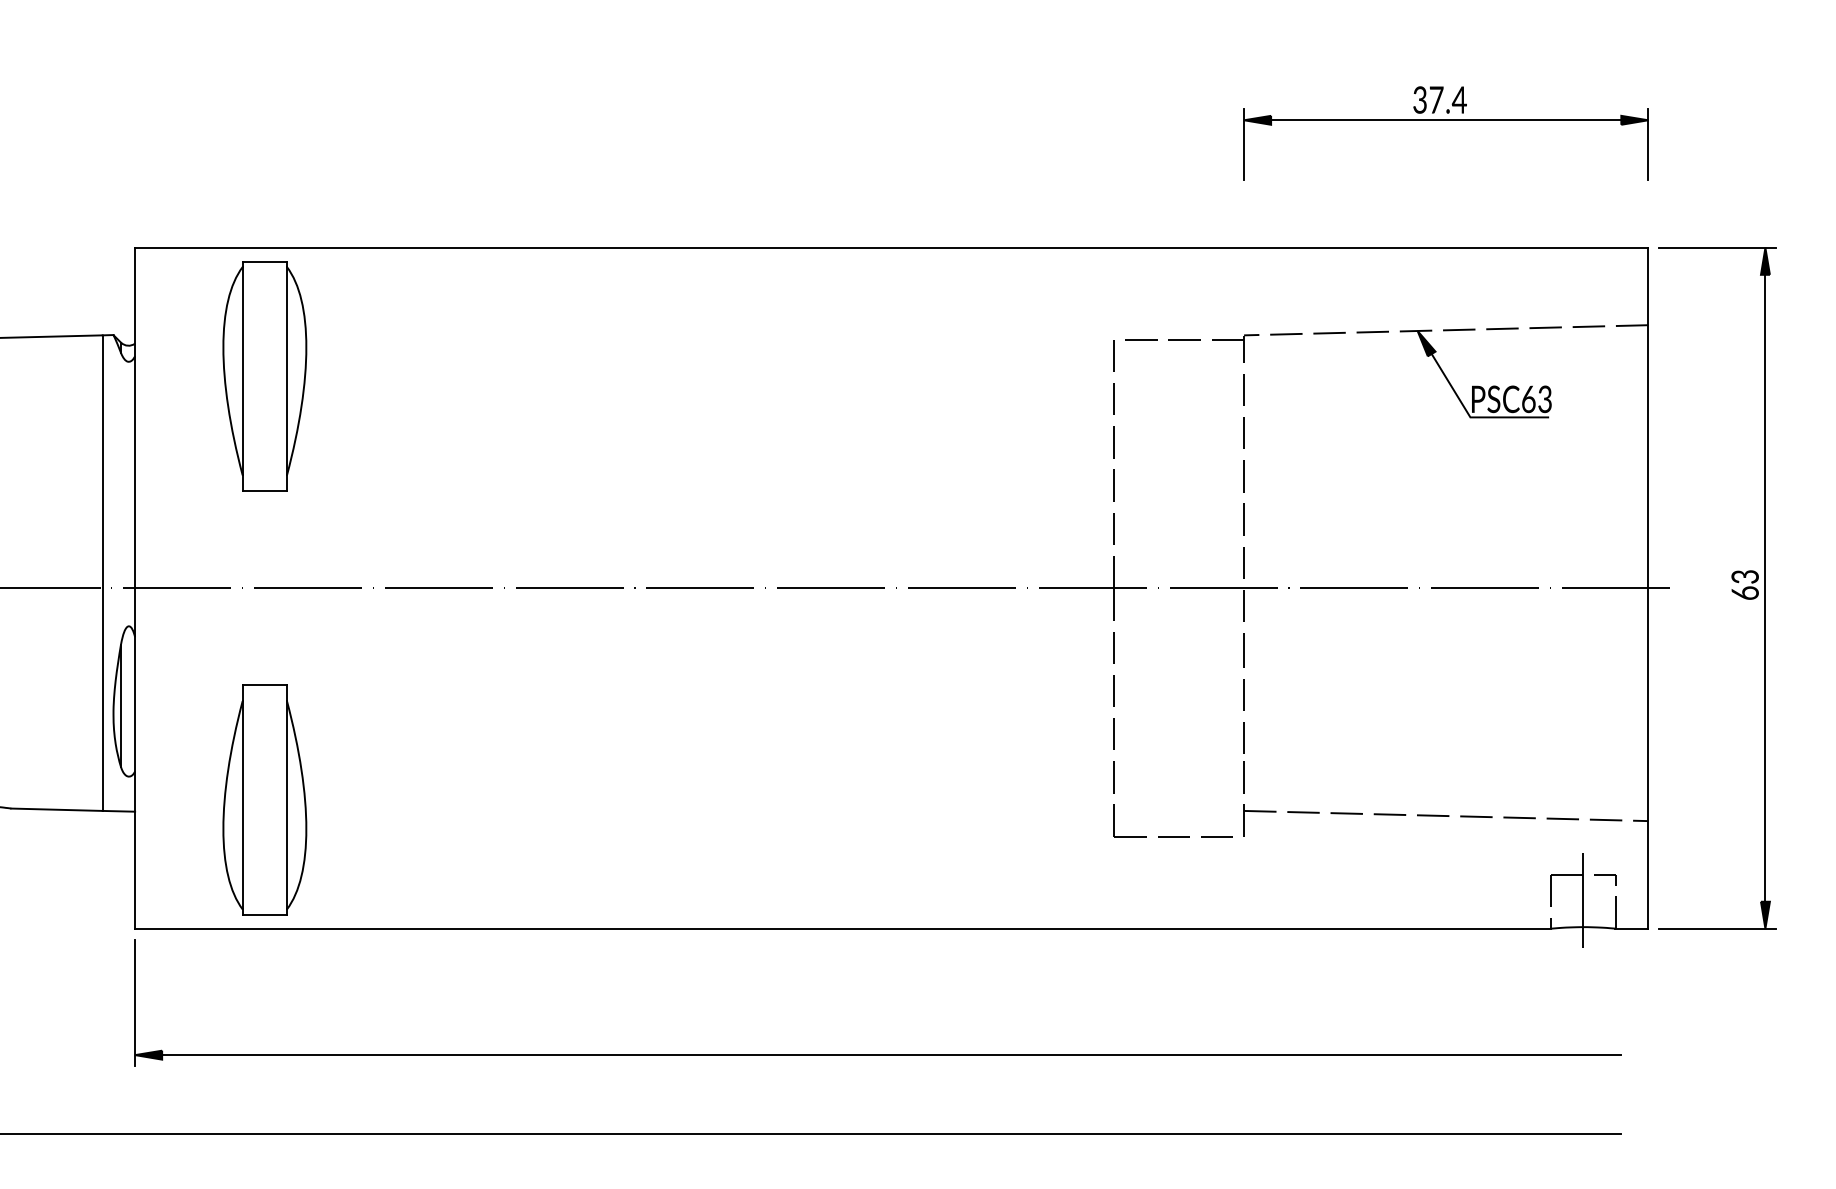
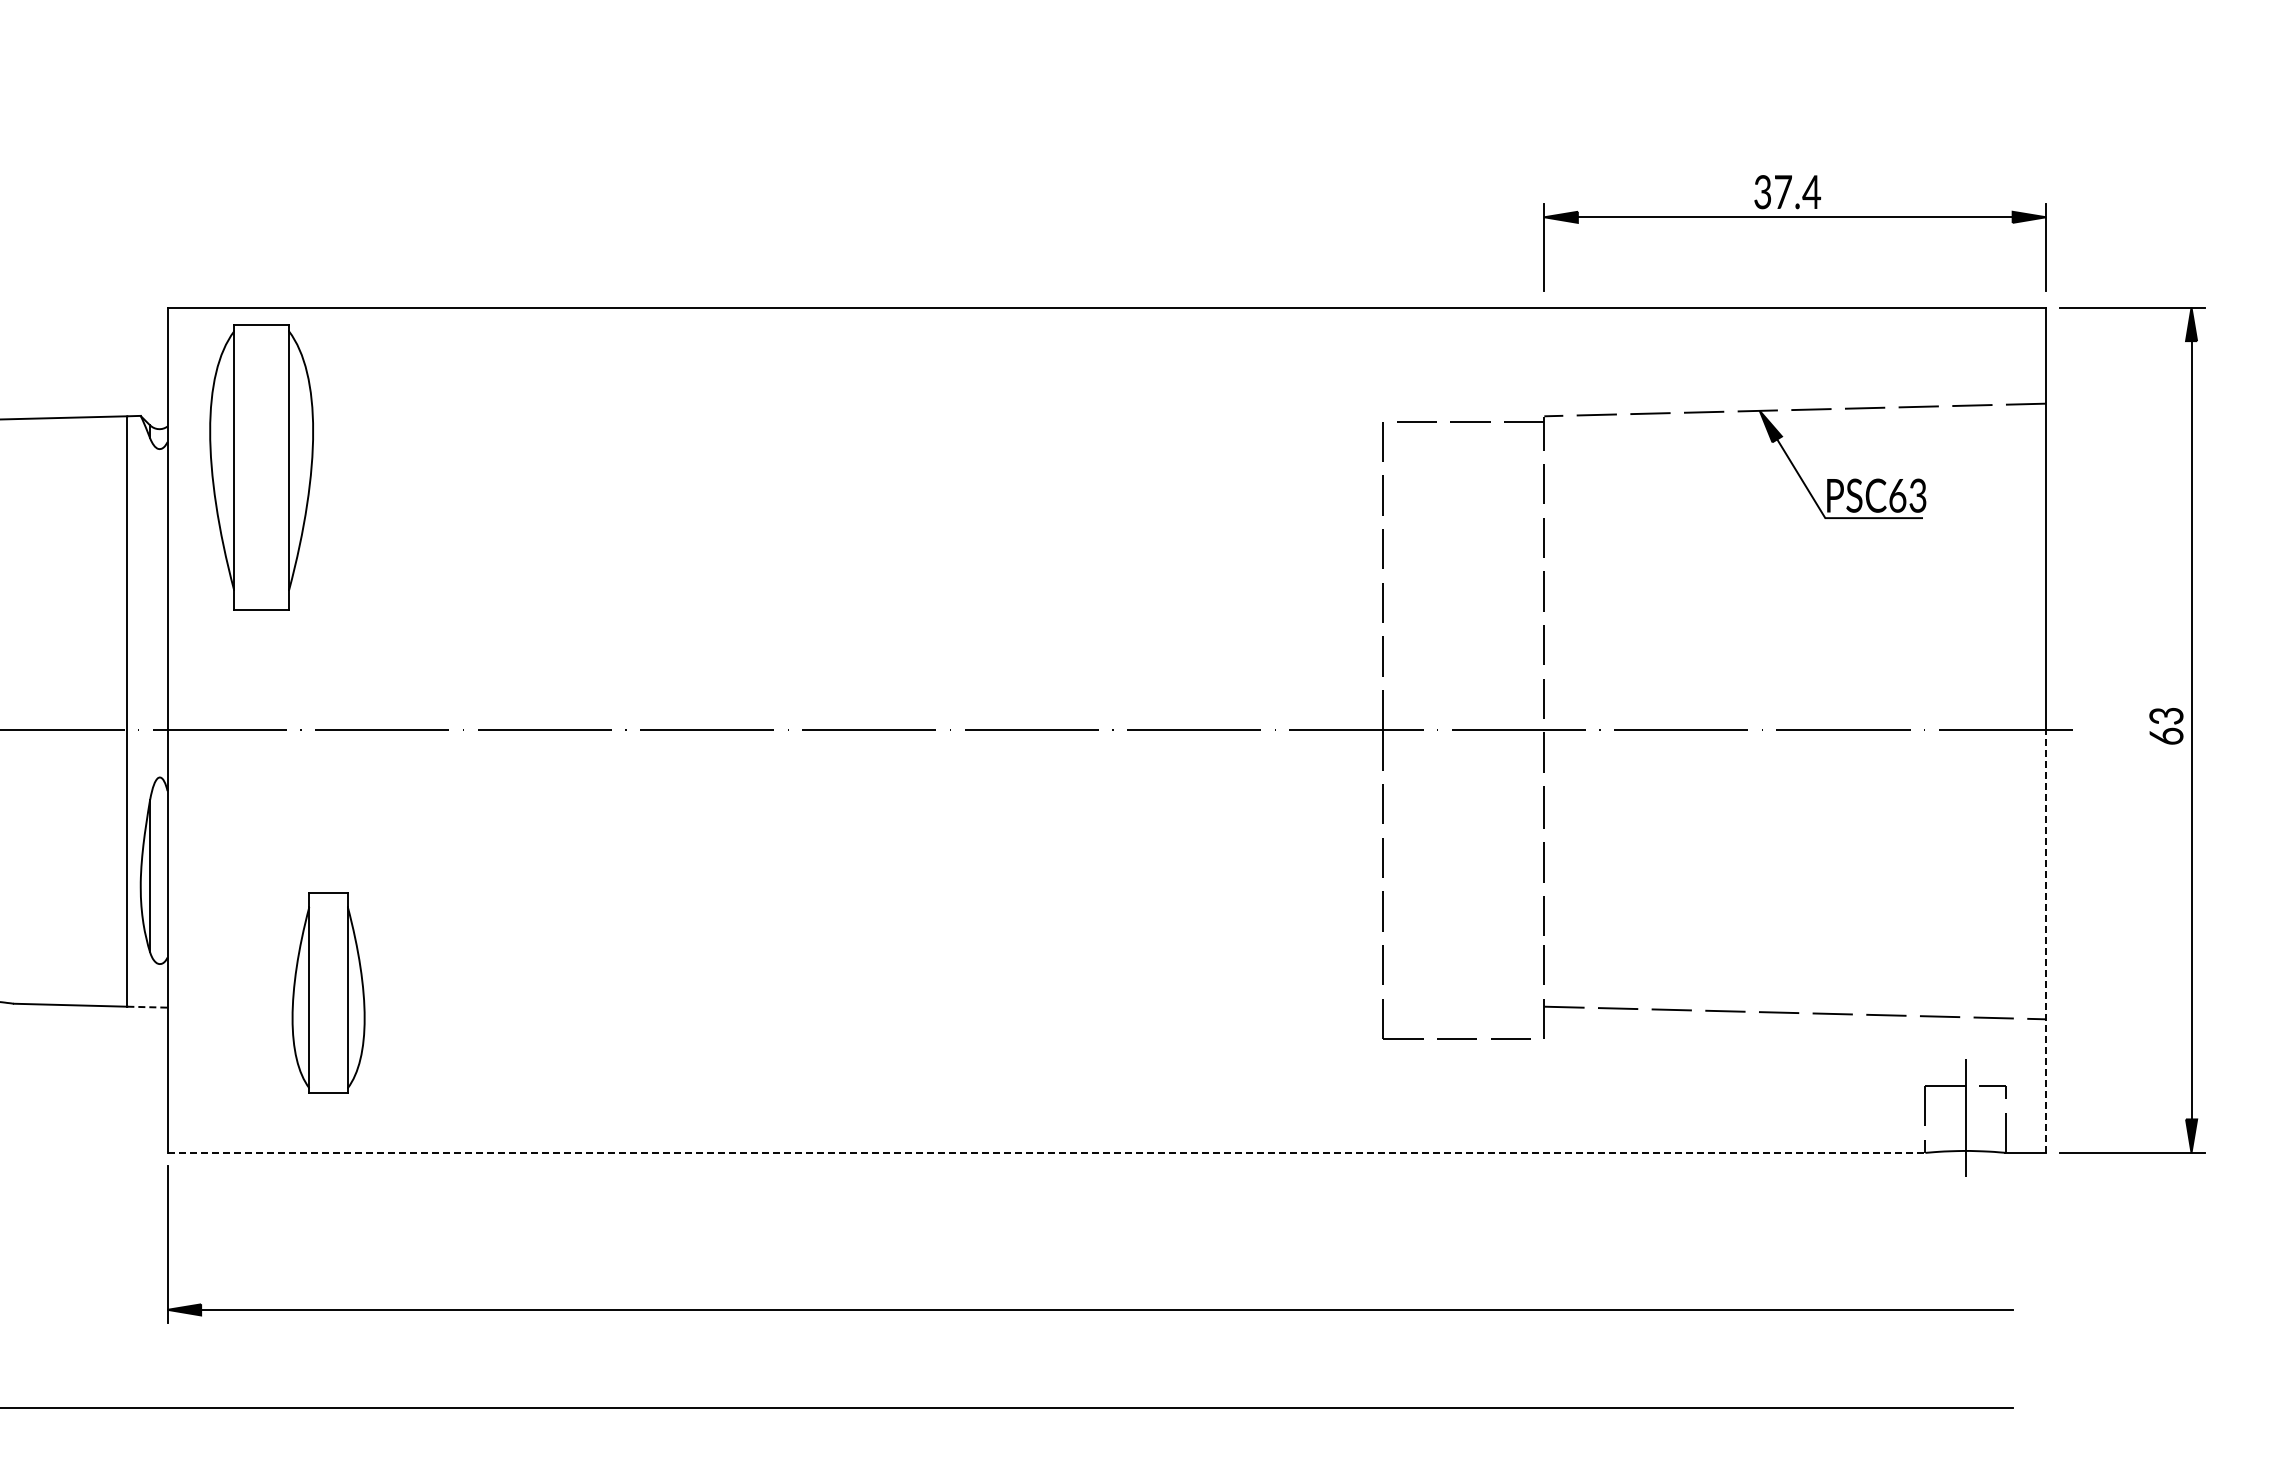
part: (1445, 120) -> (1794, 217), moved
part: (264, 376) -> (261, 467), moved
line: (1648, 758) -> (2046, 941), solid -> dashed
part: (264, 799) -> (328, 992), size x0.7
line: (118, 811) -> (147, 1007), solid -> dashed
line: (843, 928) -> (1046, 1152), solid -> dashed

